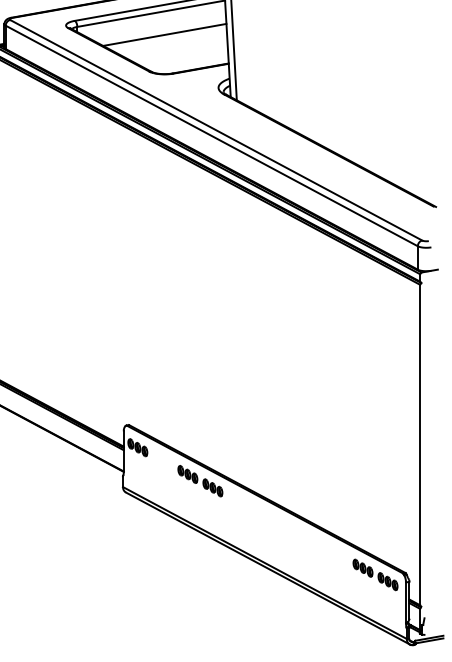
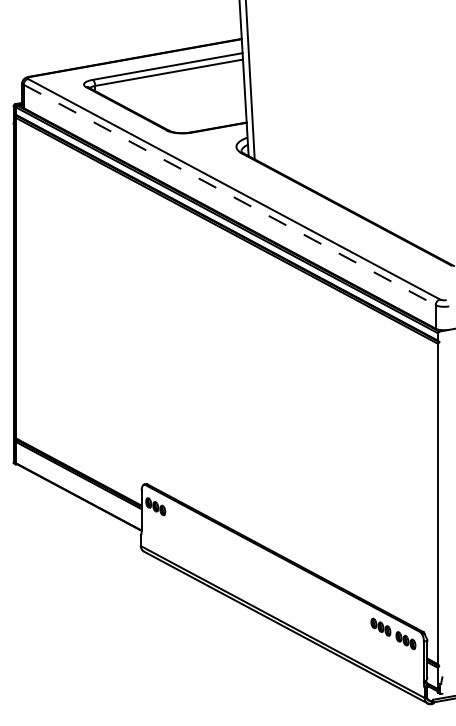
line: (164, 34) -> (182, 93), removed
line: (211, 136) -> (229, 195), solid -> dashed
part: (200, 481) -> (218, 540), removed

